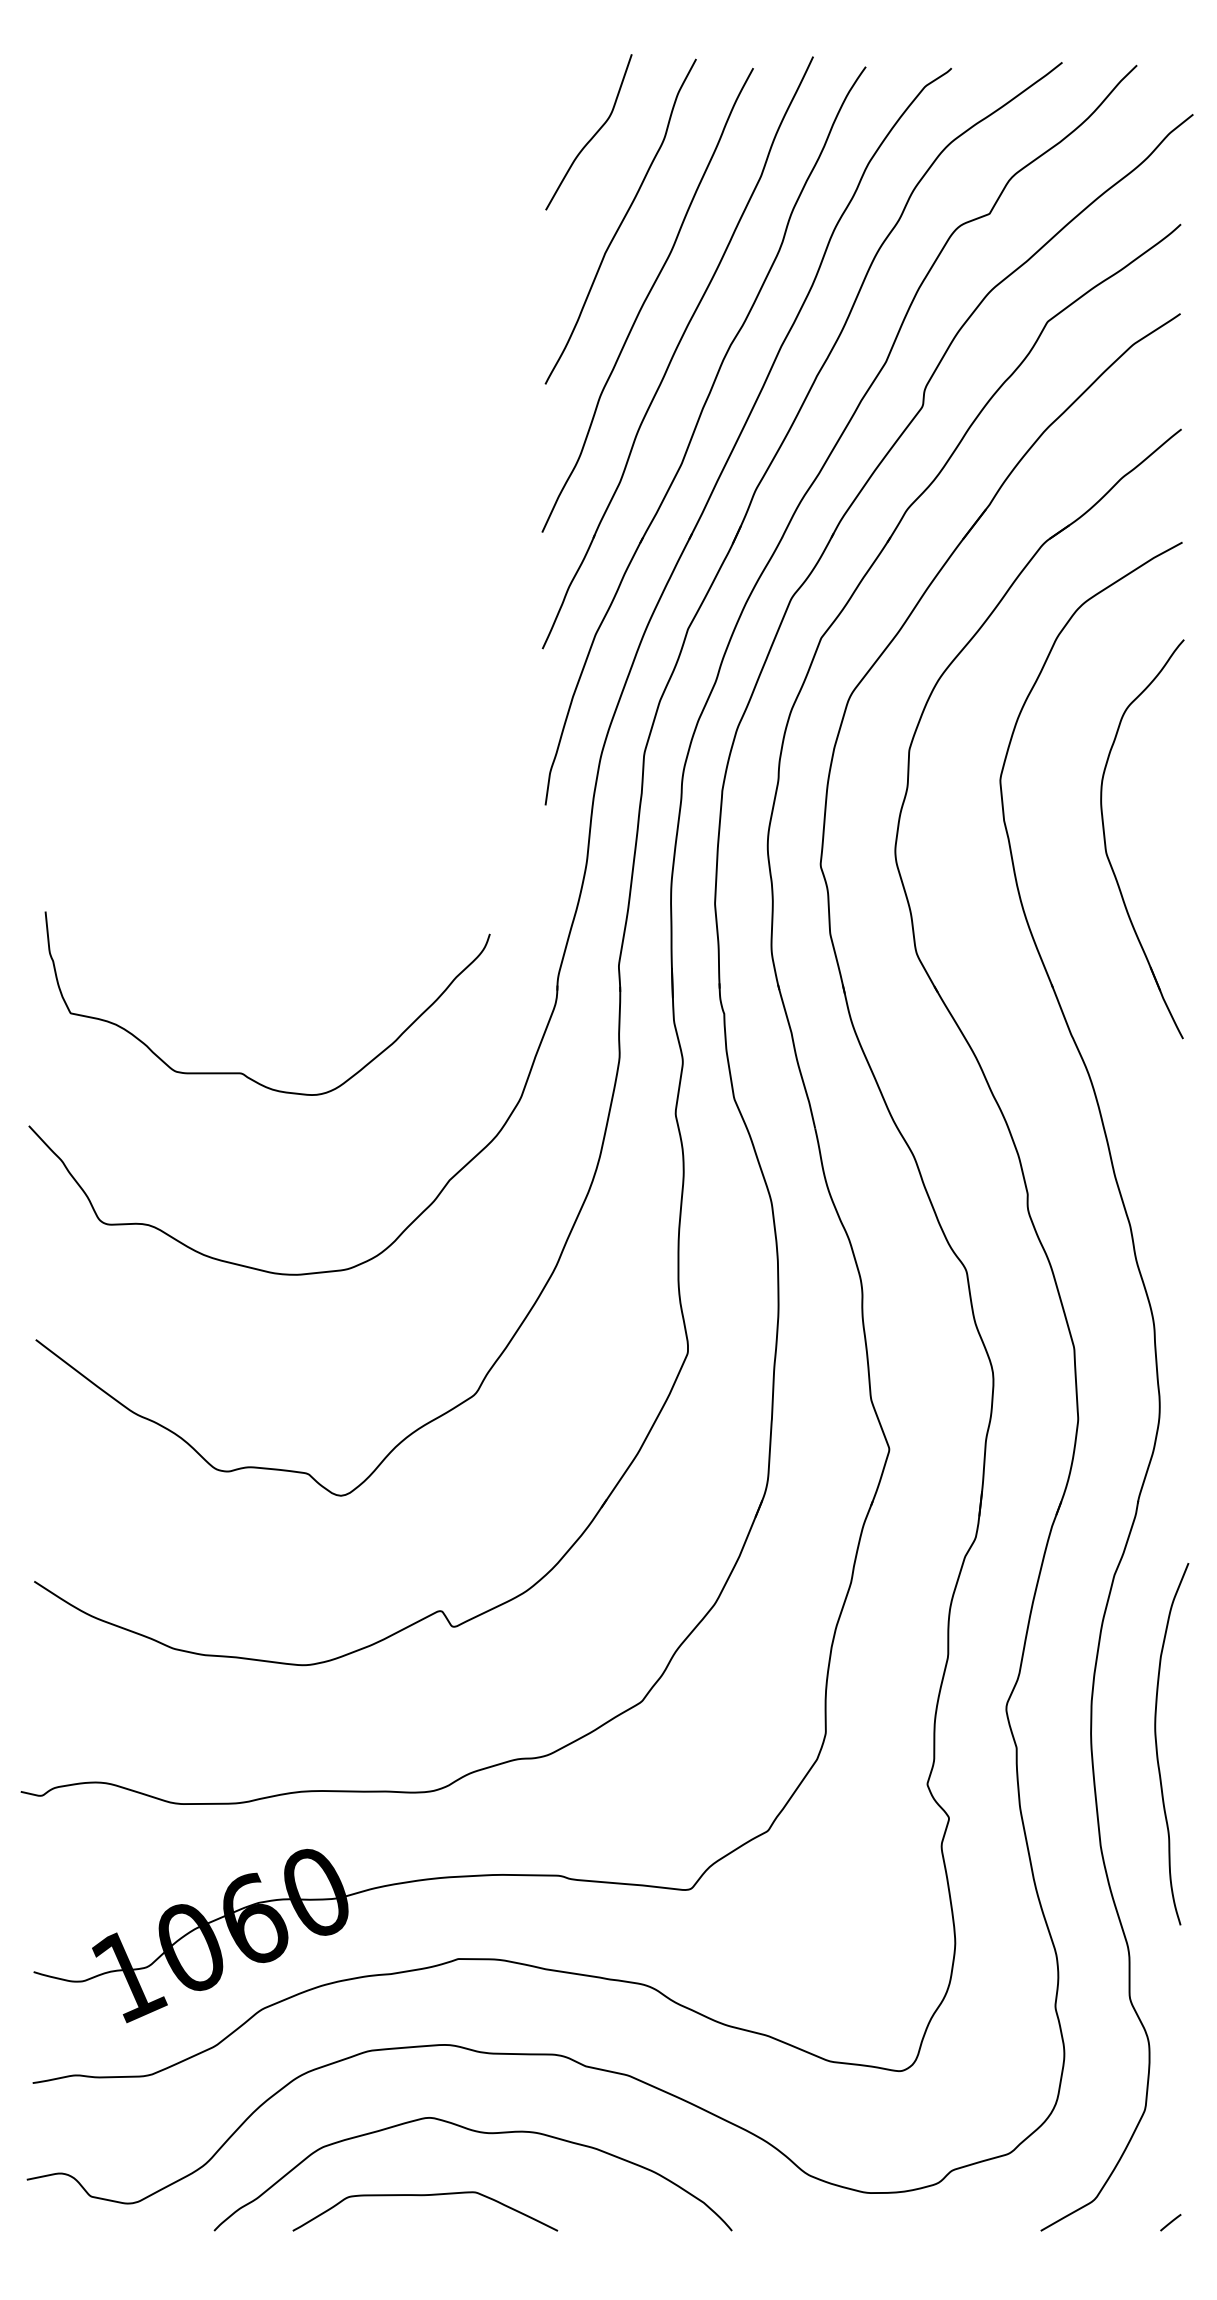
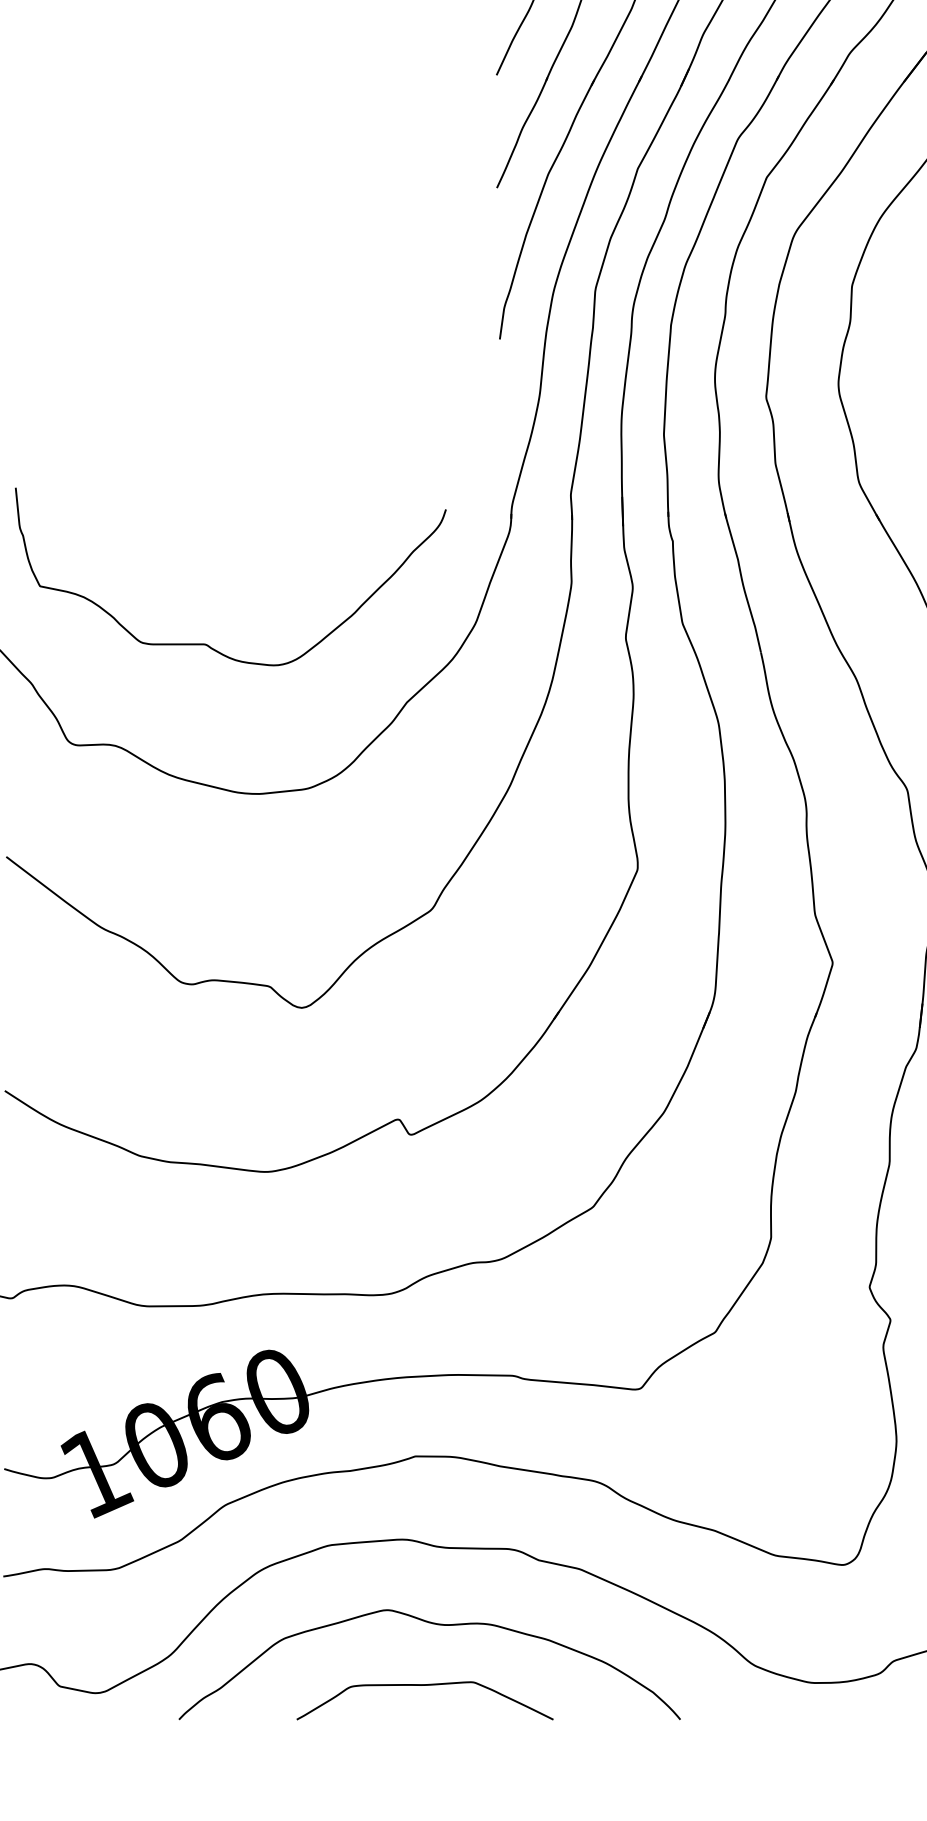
curve: (244, 1073) -> (208, 644), moved
curve: (424, 2196) -> (424, 1686), moved

